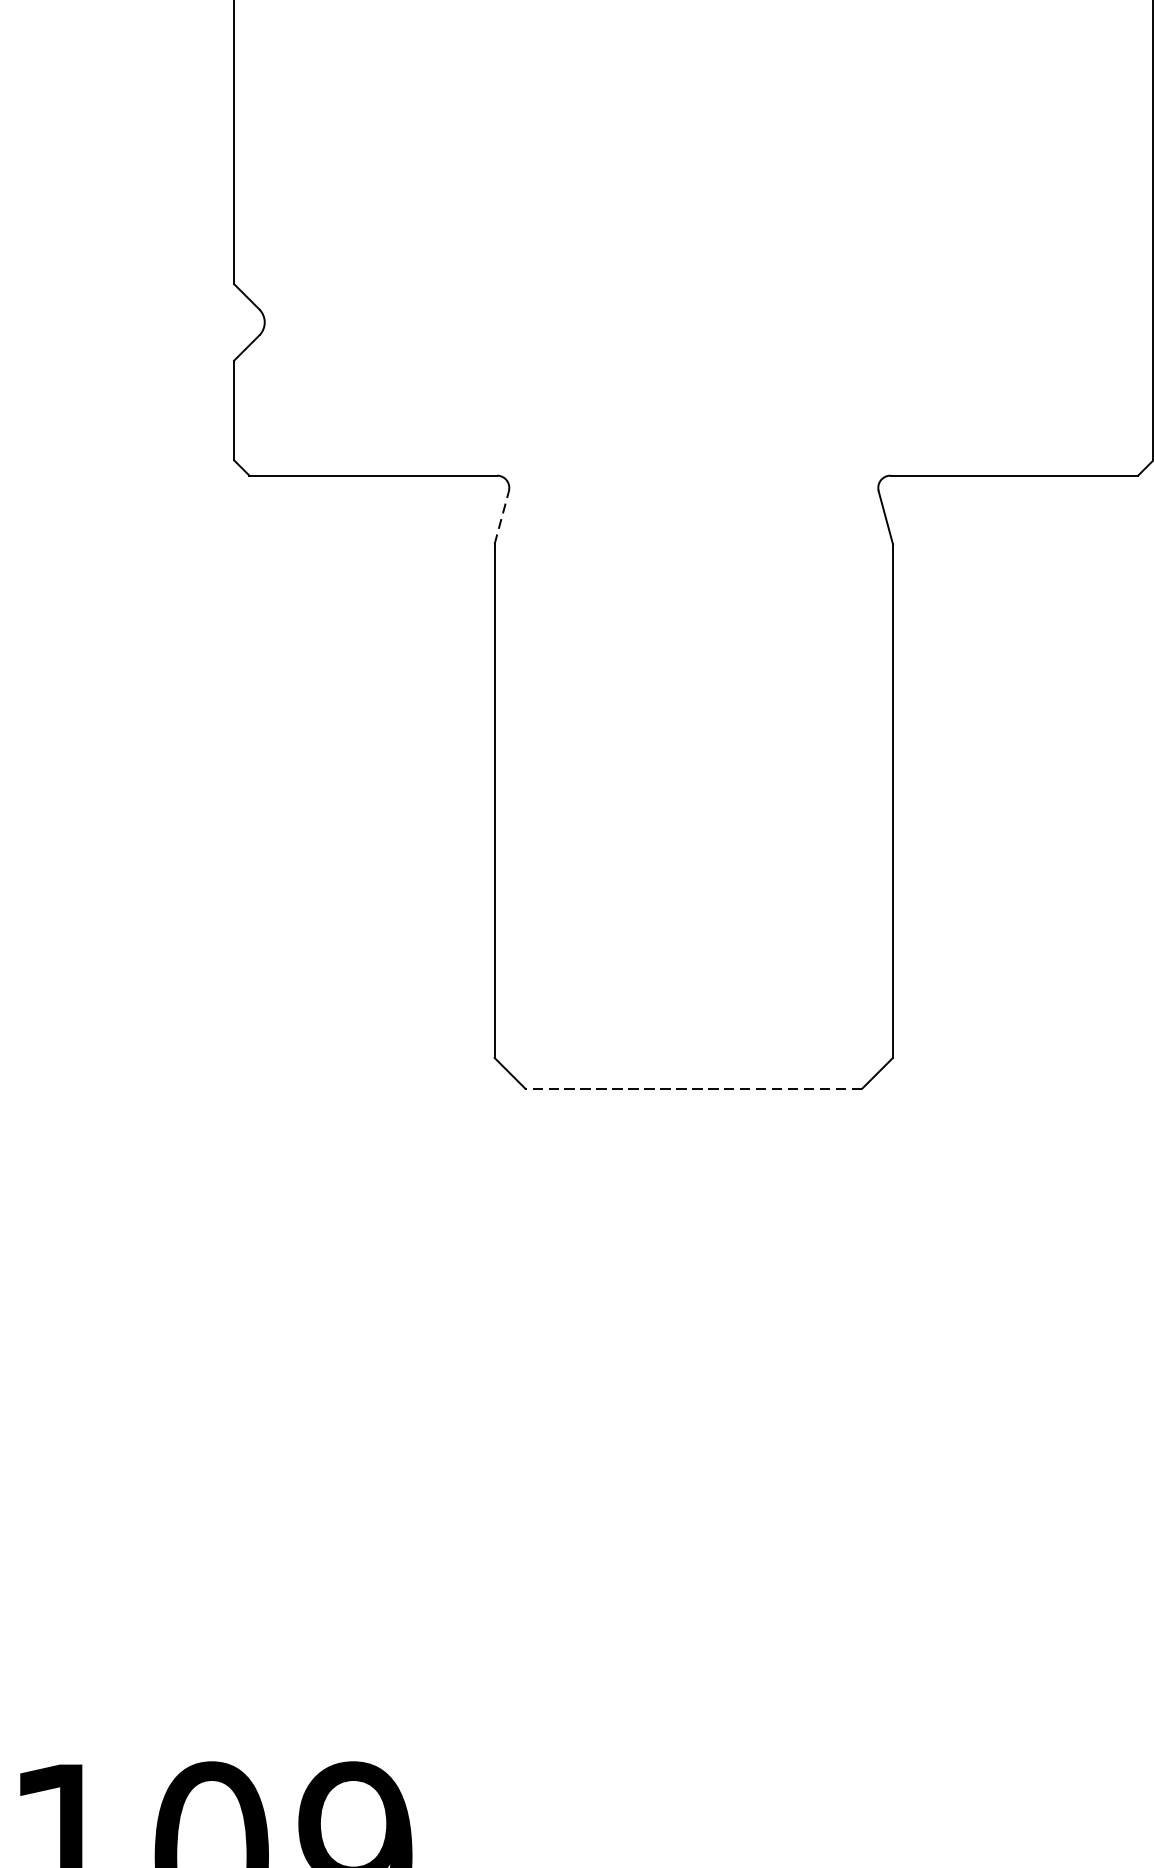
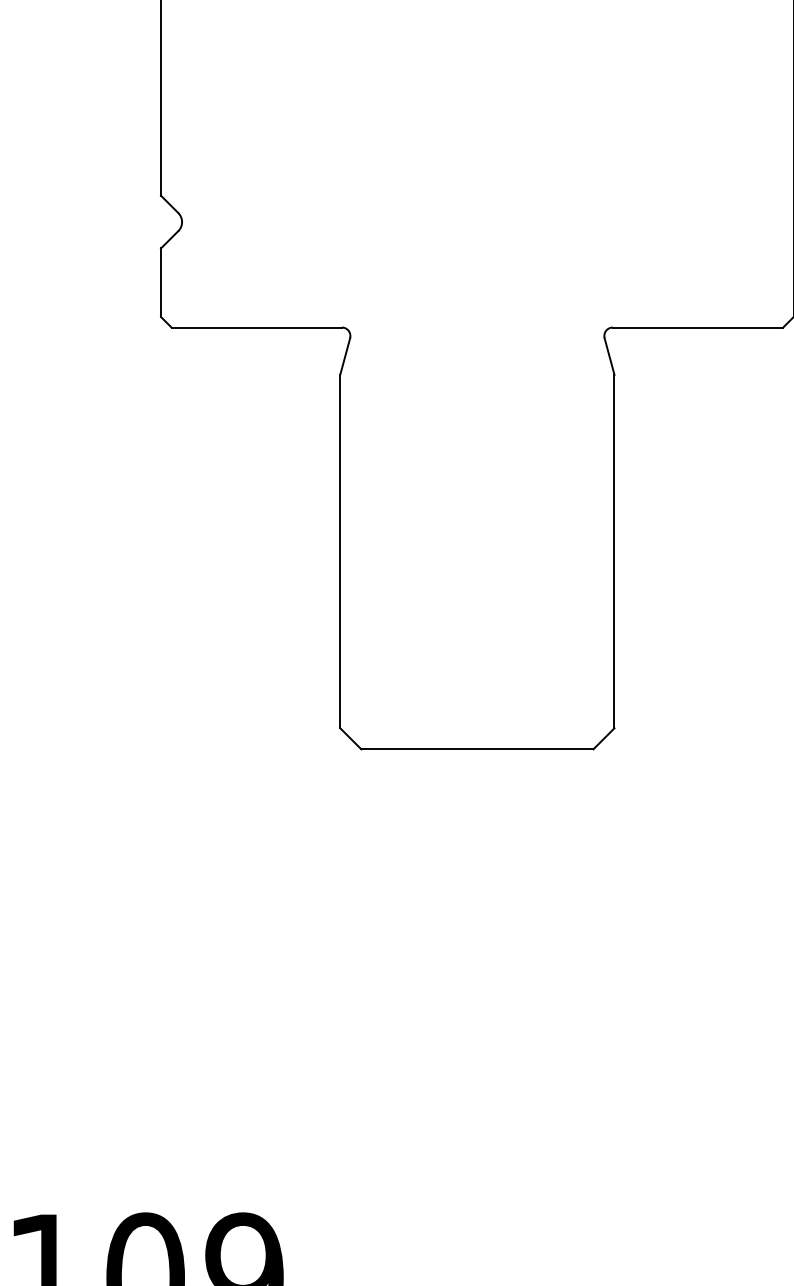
line: (502, 516) -> (345, 355), dashed -> solid
line: (692, 1088) -> (476, 749), dashed -> solid

